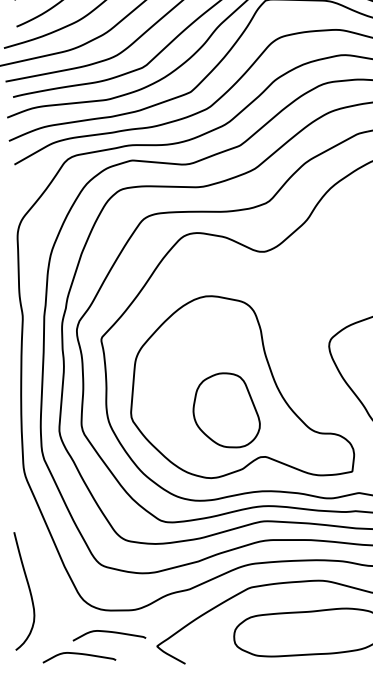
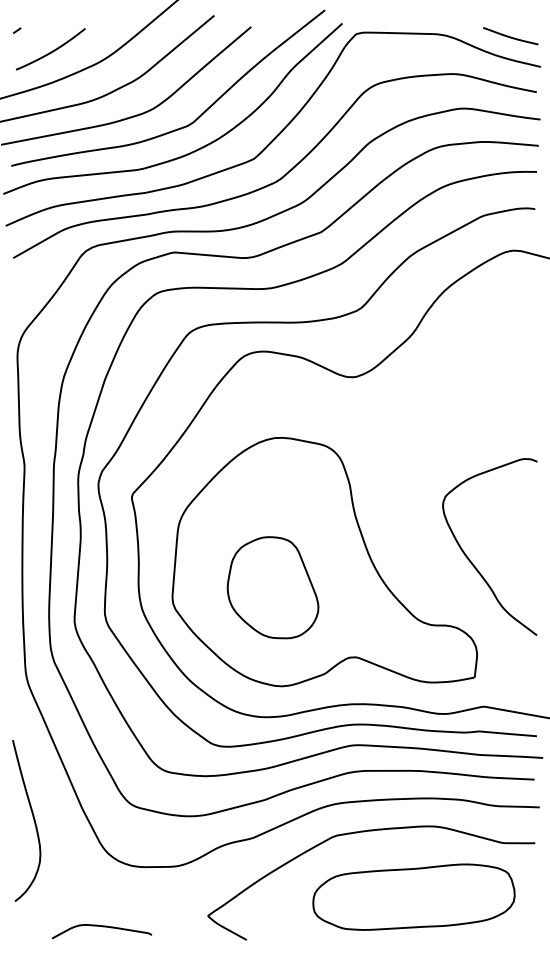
part: (226, 410) -> (272, 587), moved
curve: (28, 588) -> (32, 817), moved
curve: (109, 632) -> (143, 897), removed

